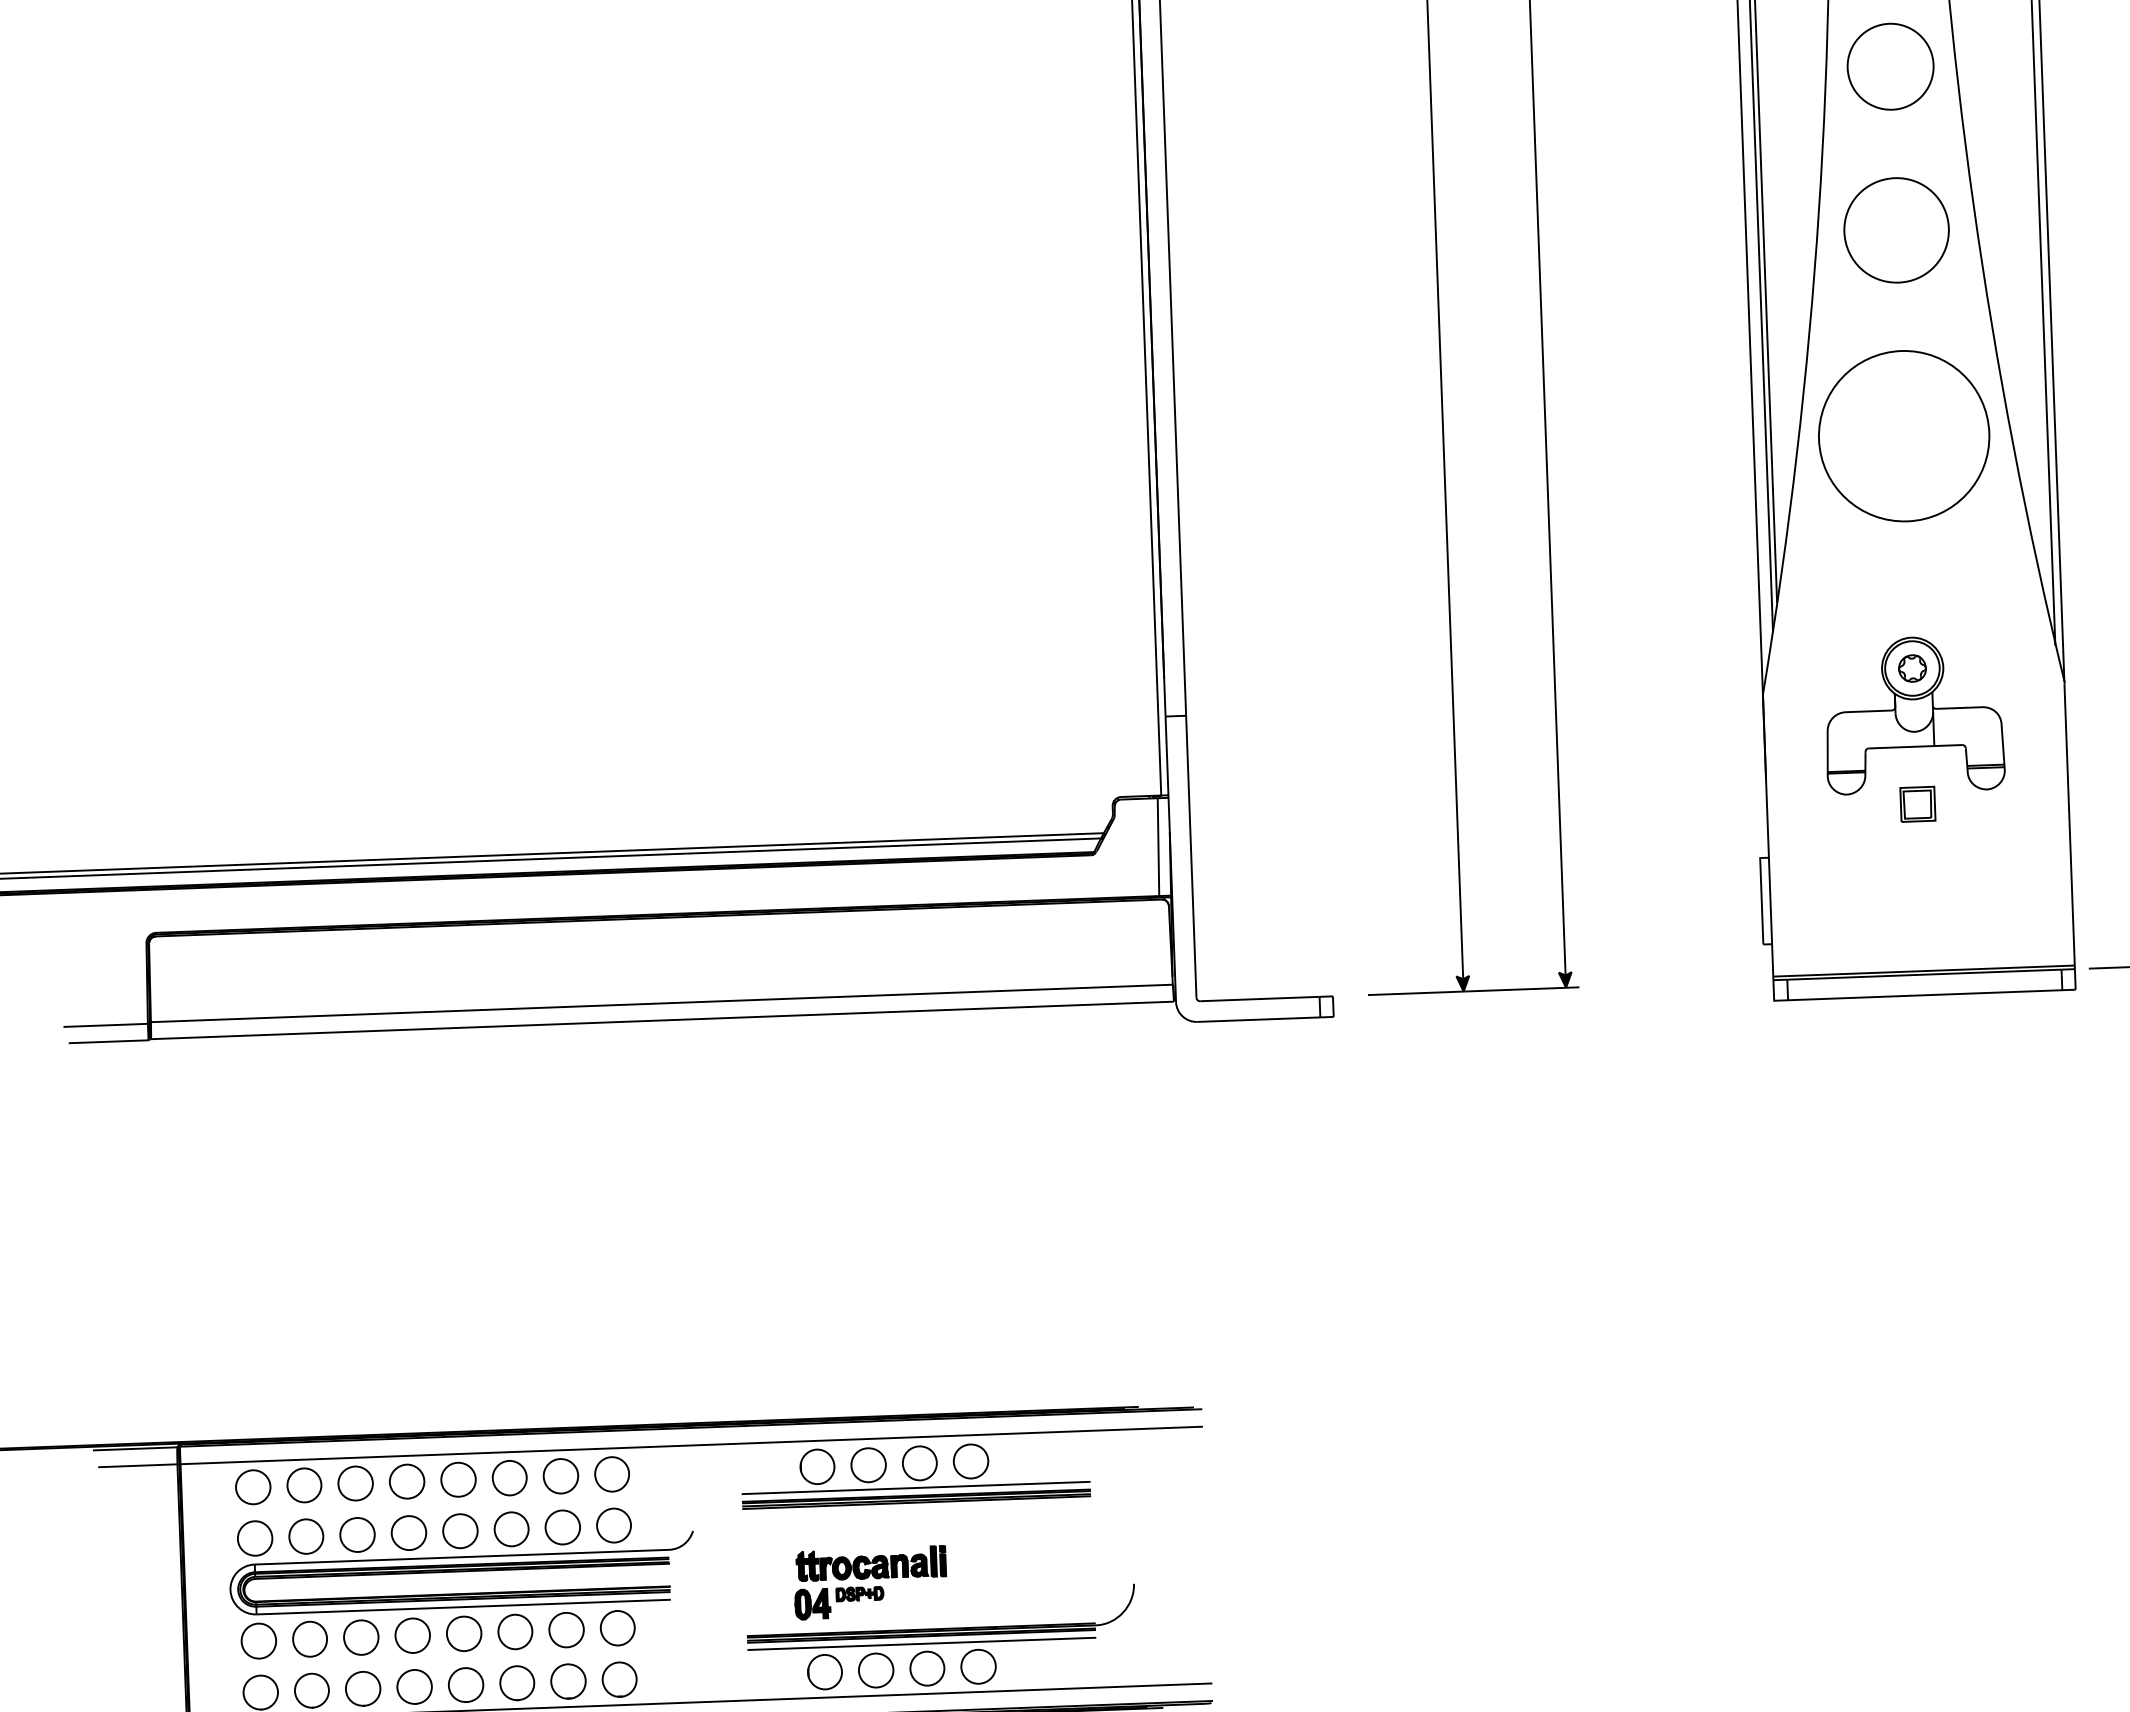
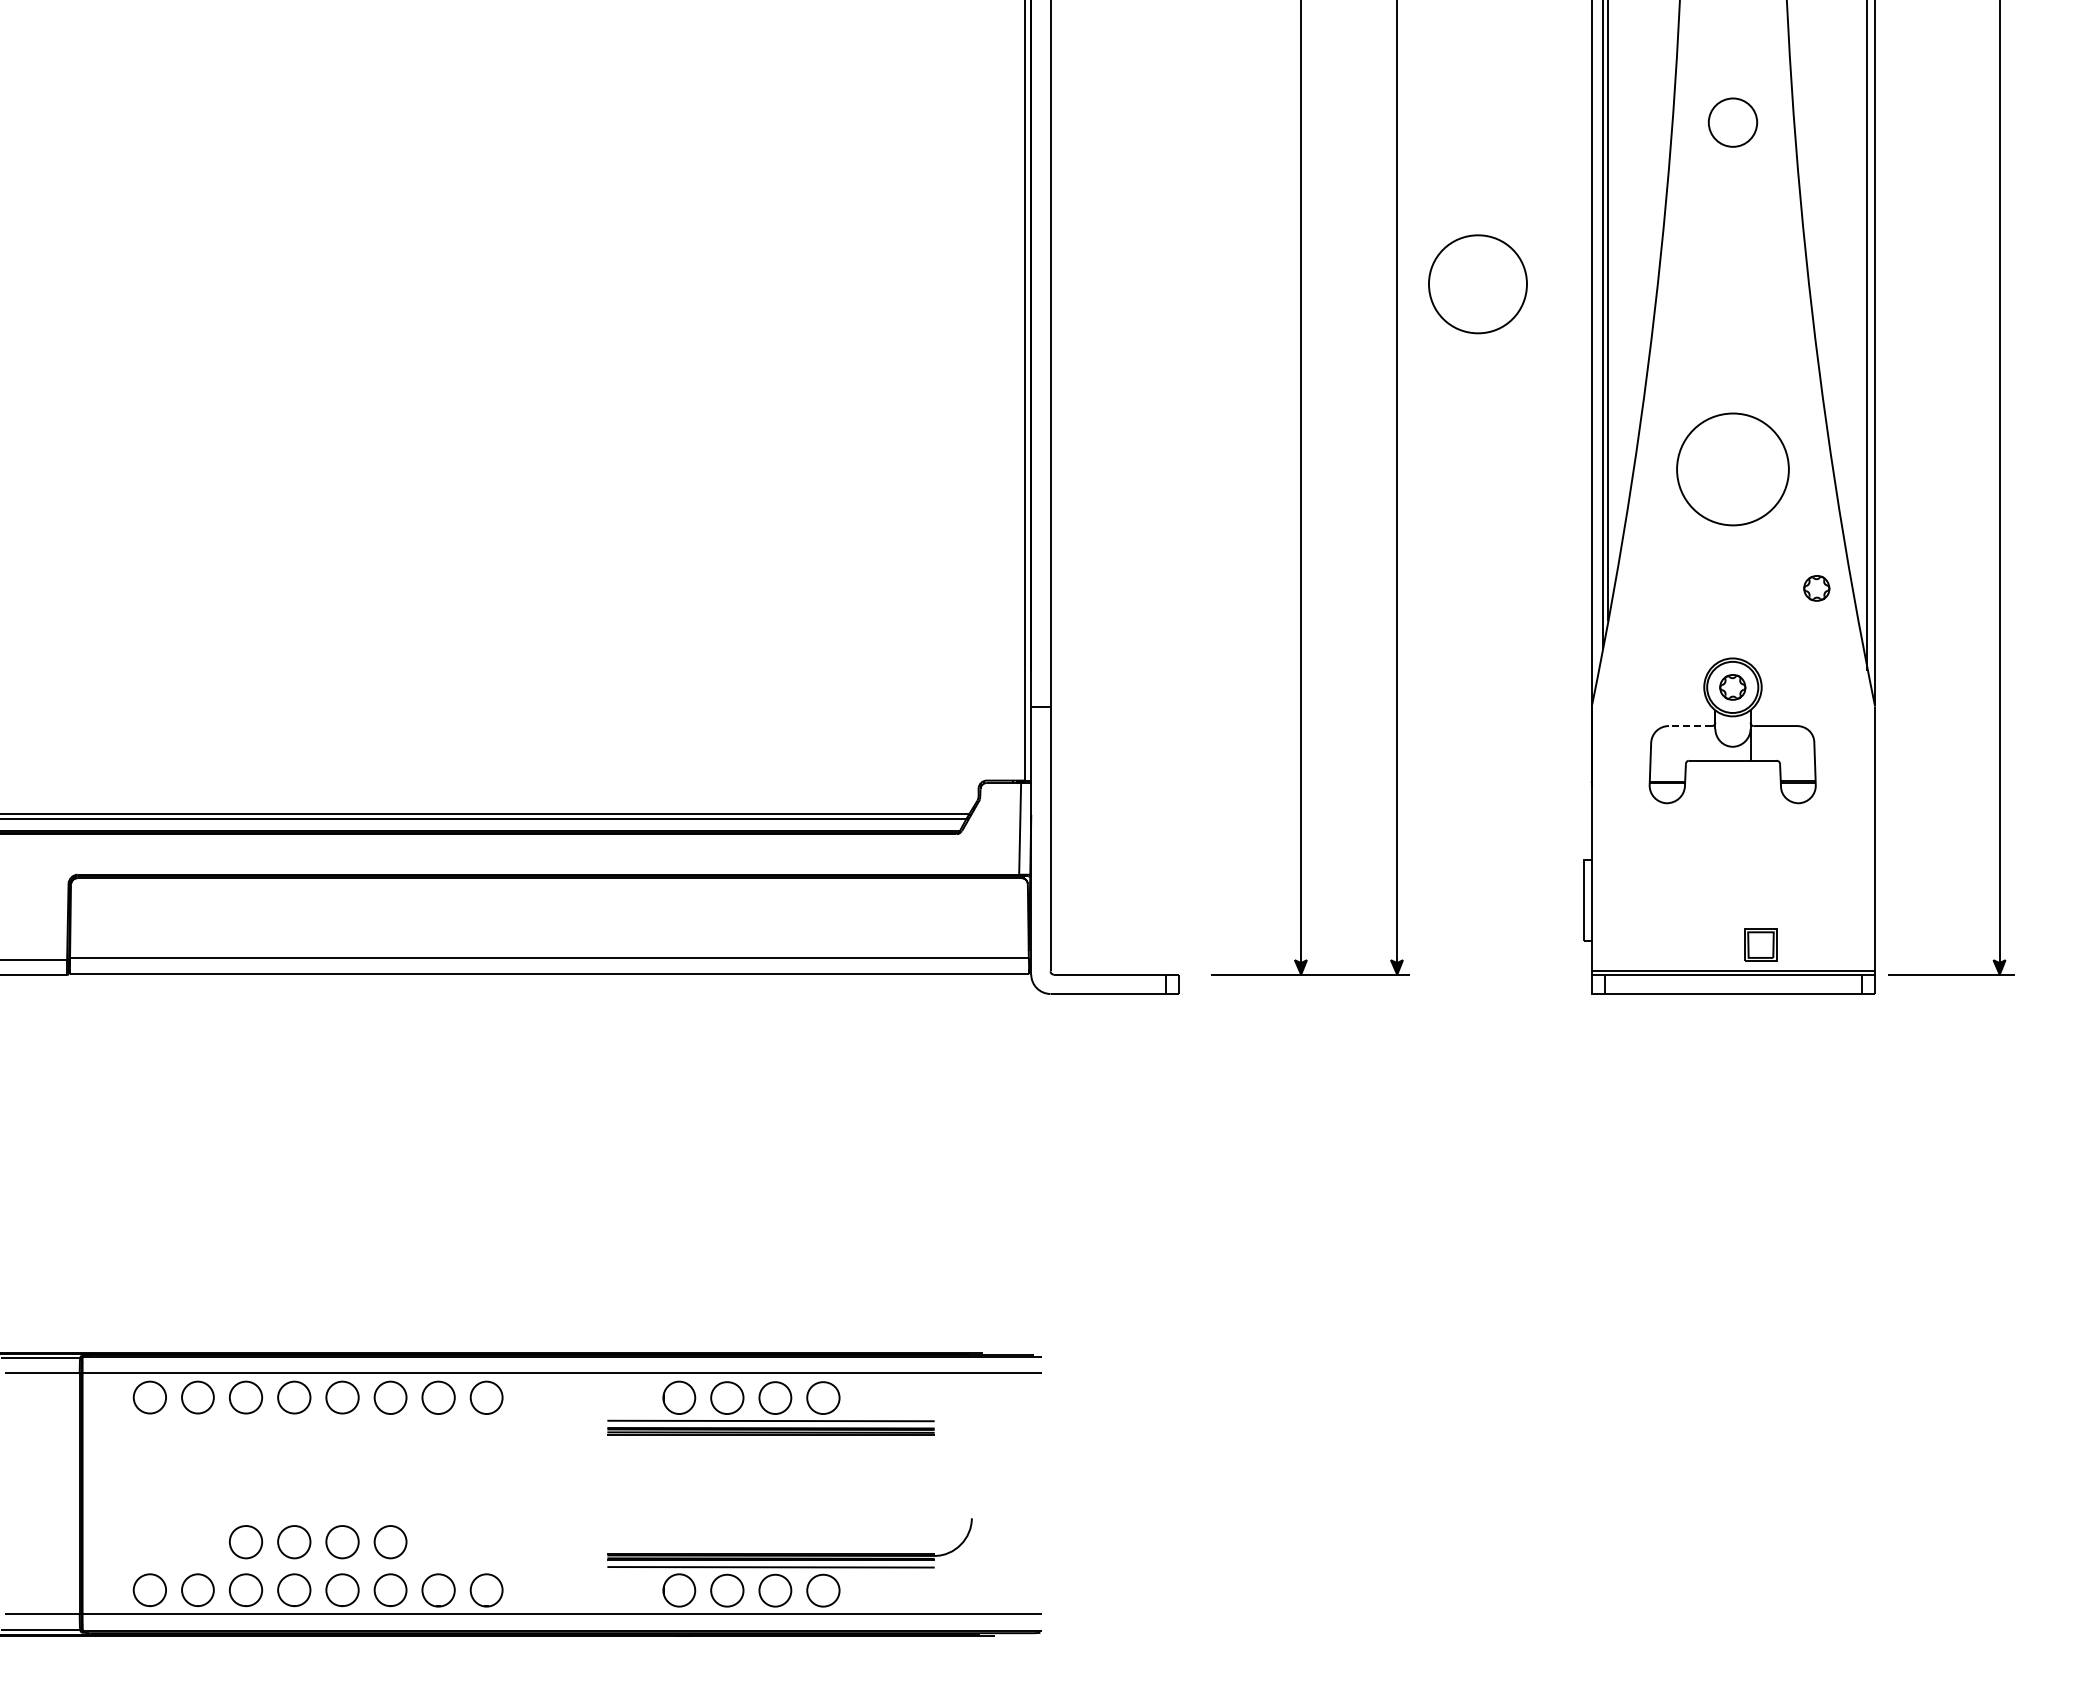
part: (1890, 66) -> (1732, 122), size x0.6
part: (1896, 230) -> (1477, 284), moved
part: (1903, 436) -> (1732, 469), size x0.7
part: (1997, 559) -> (1816, 588), added
line: (1868, 711) -> (1690, 726), solid -> dashed
part: (1917, 803) -> (1760, 944), moved
part: (461, 1572) -> (342, 1484), removed
part: (869, 1583) -> (724, 1508), removed

